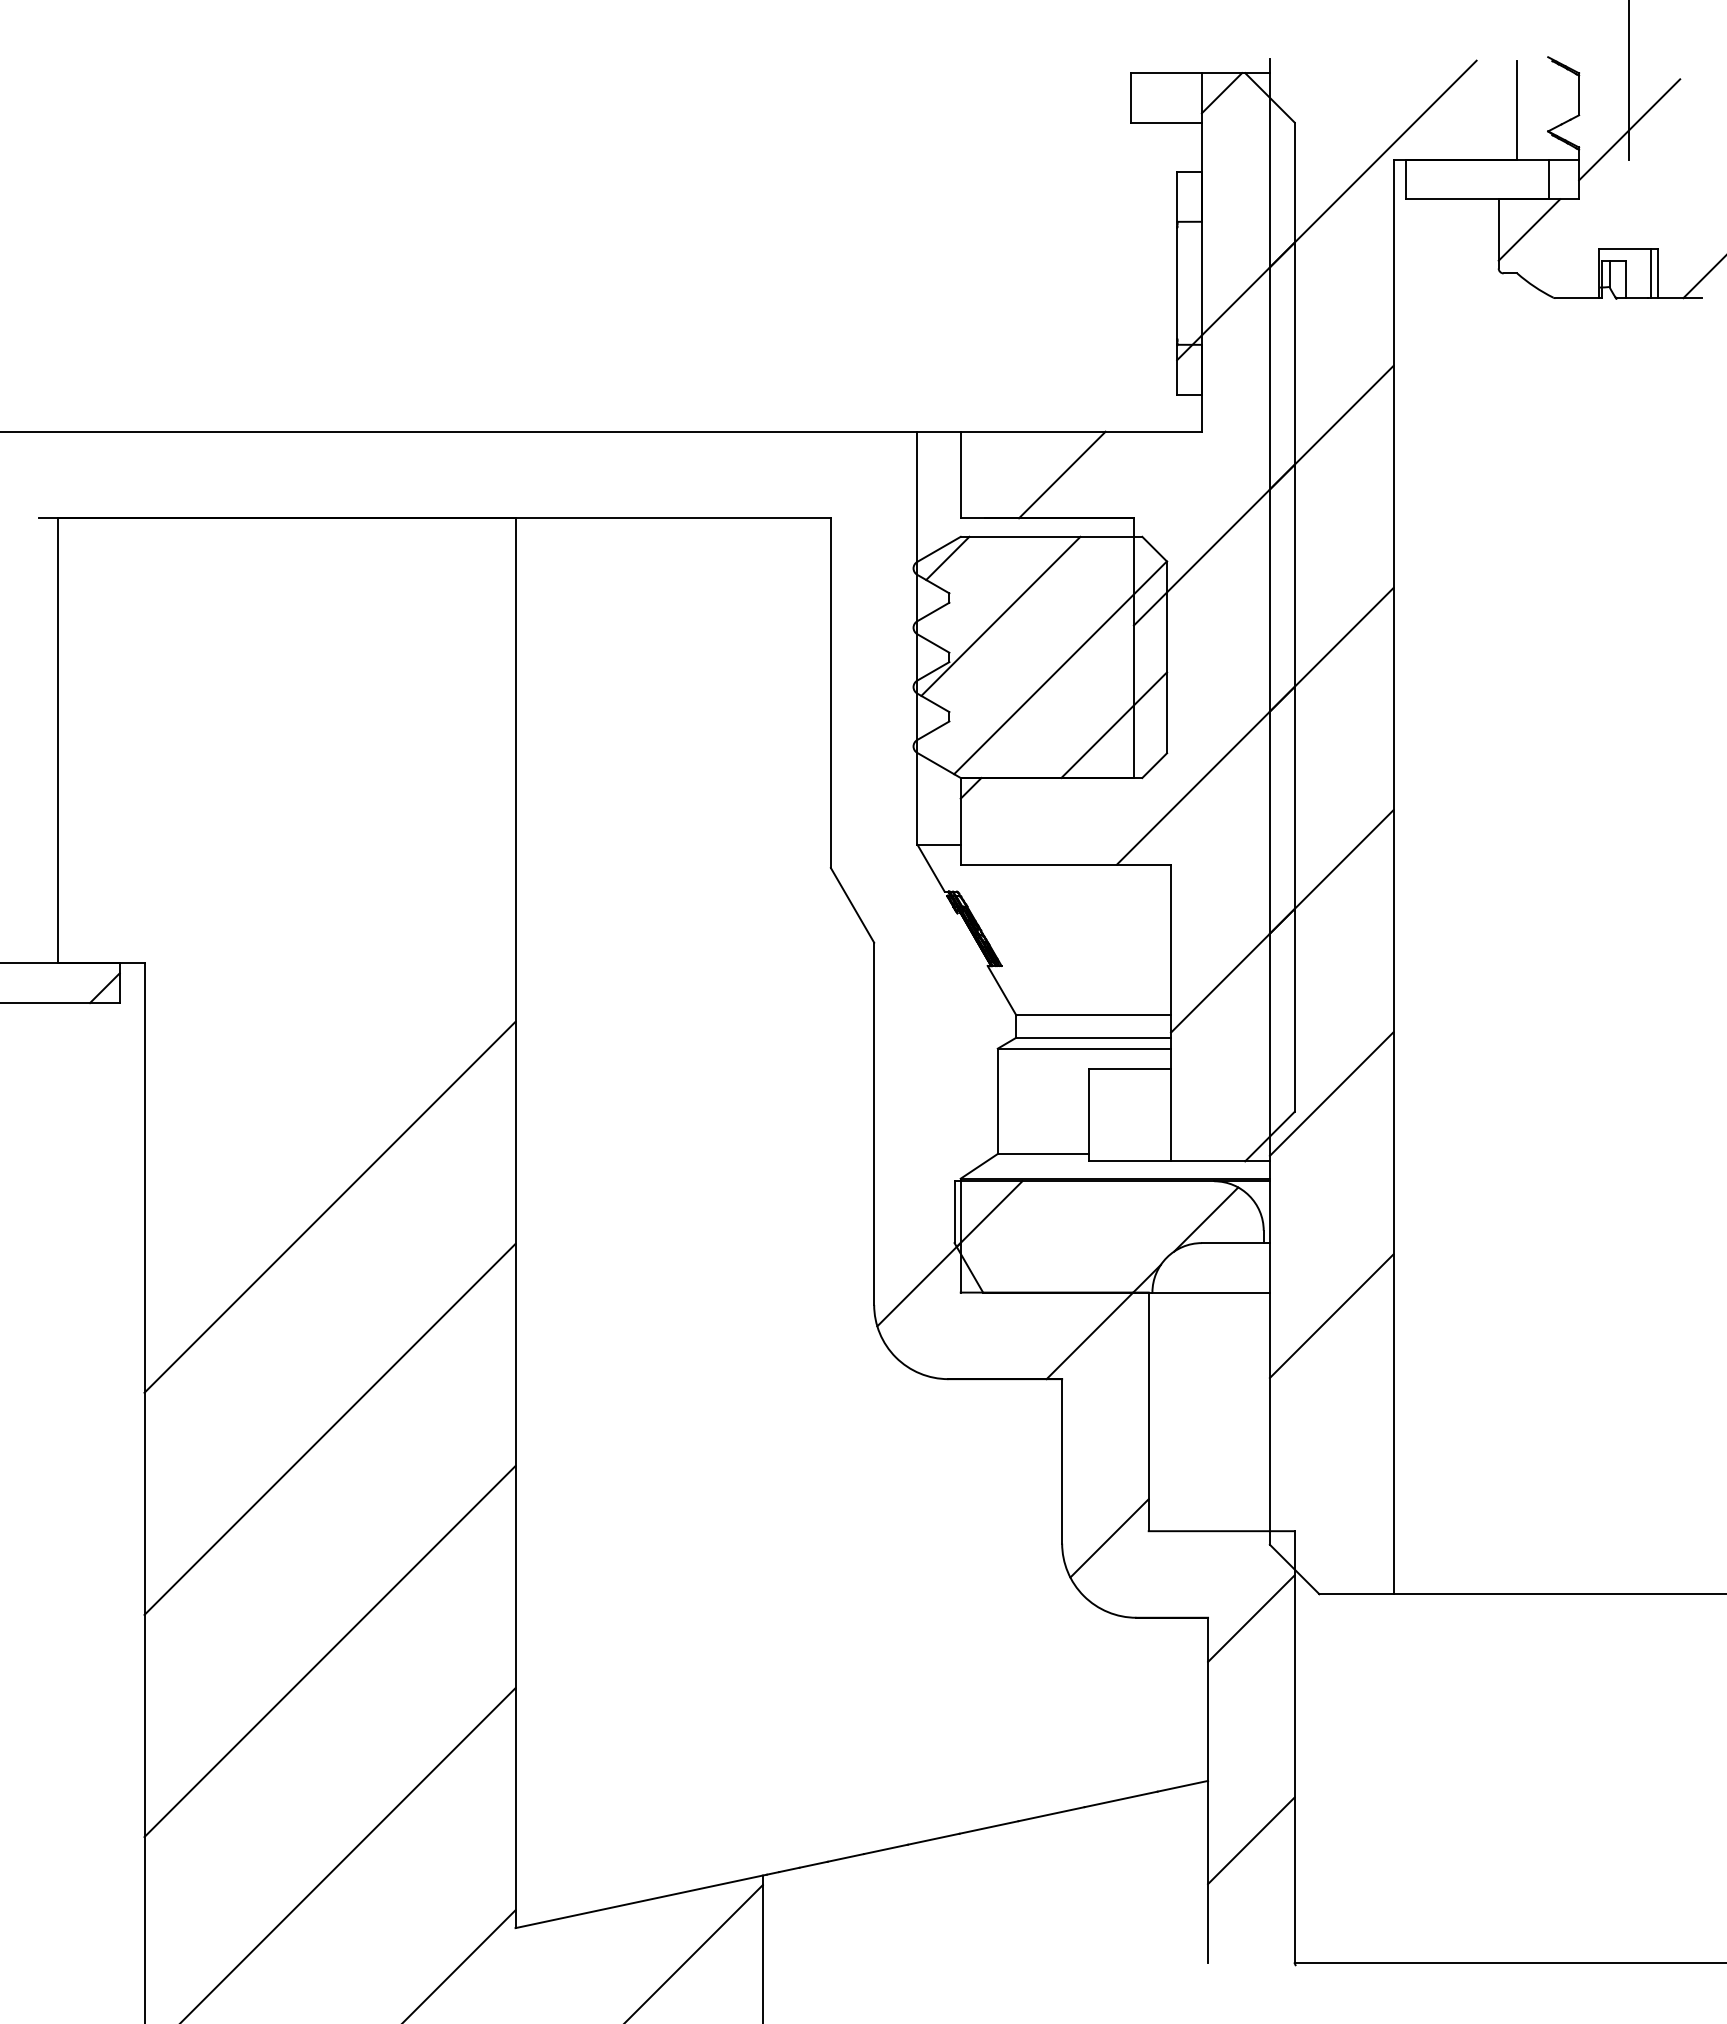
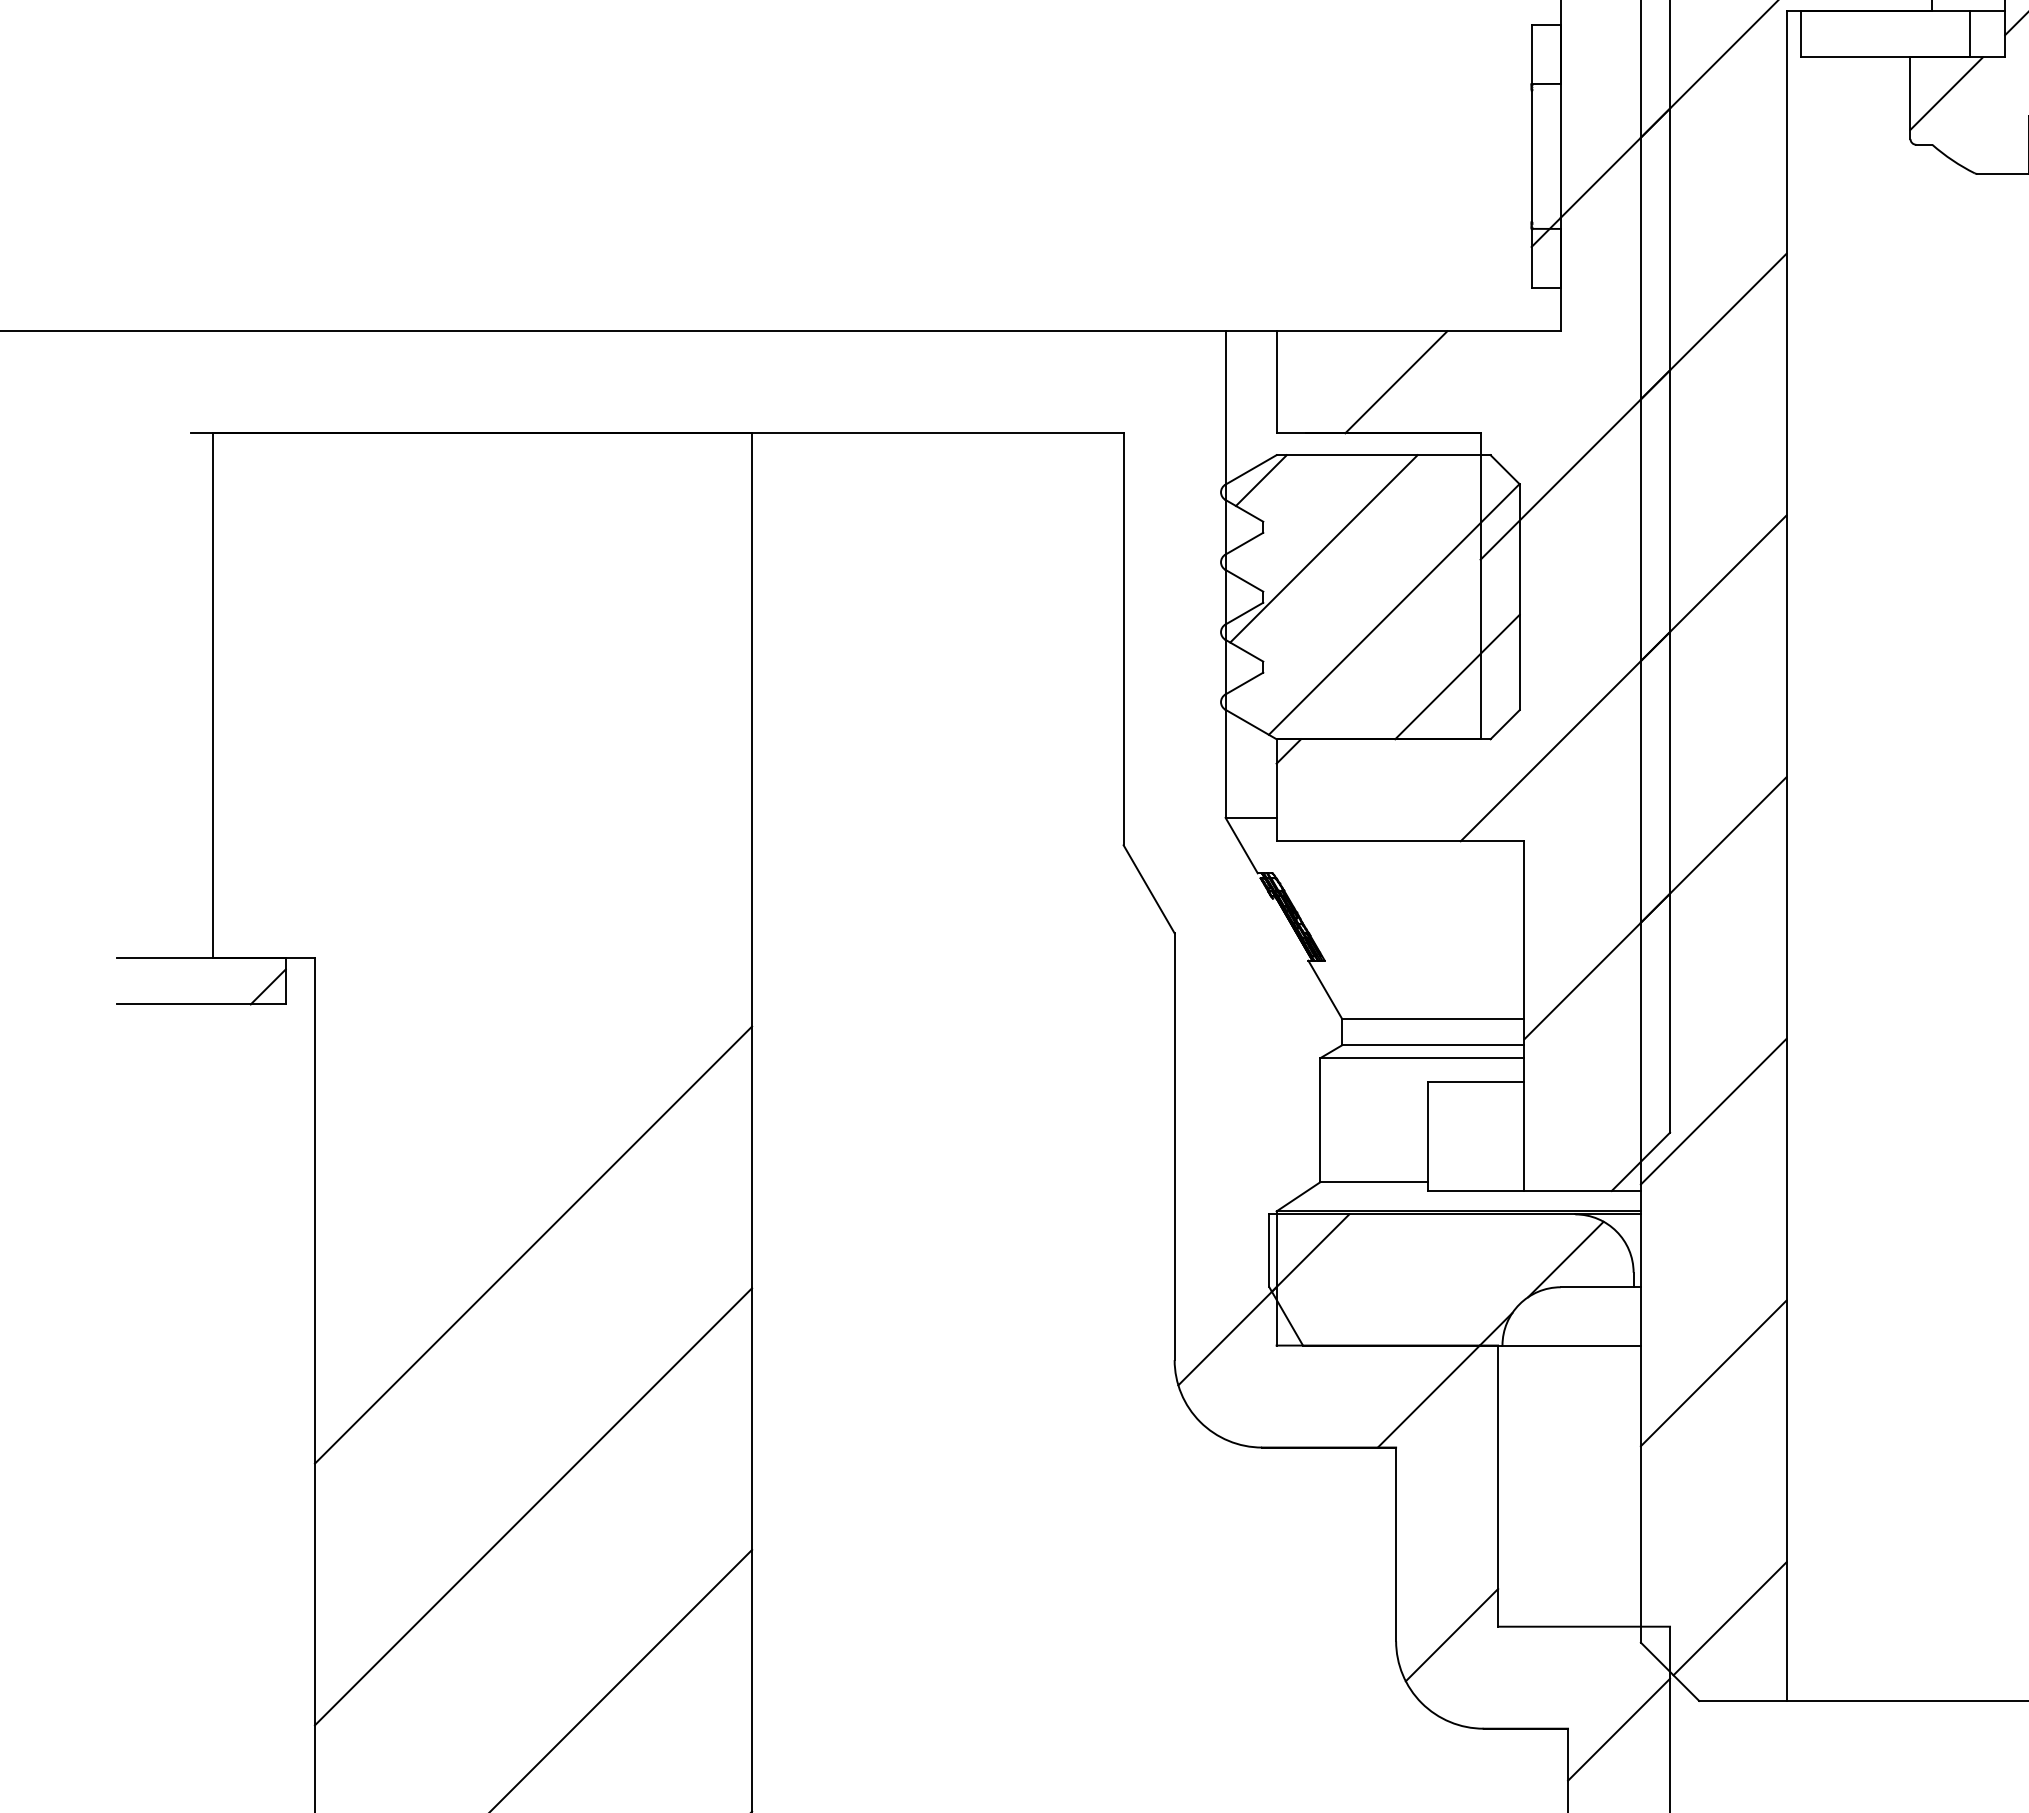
line: (1345, 1524) -> (1729, 1618), added

